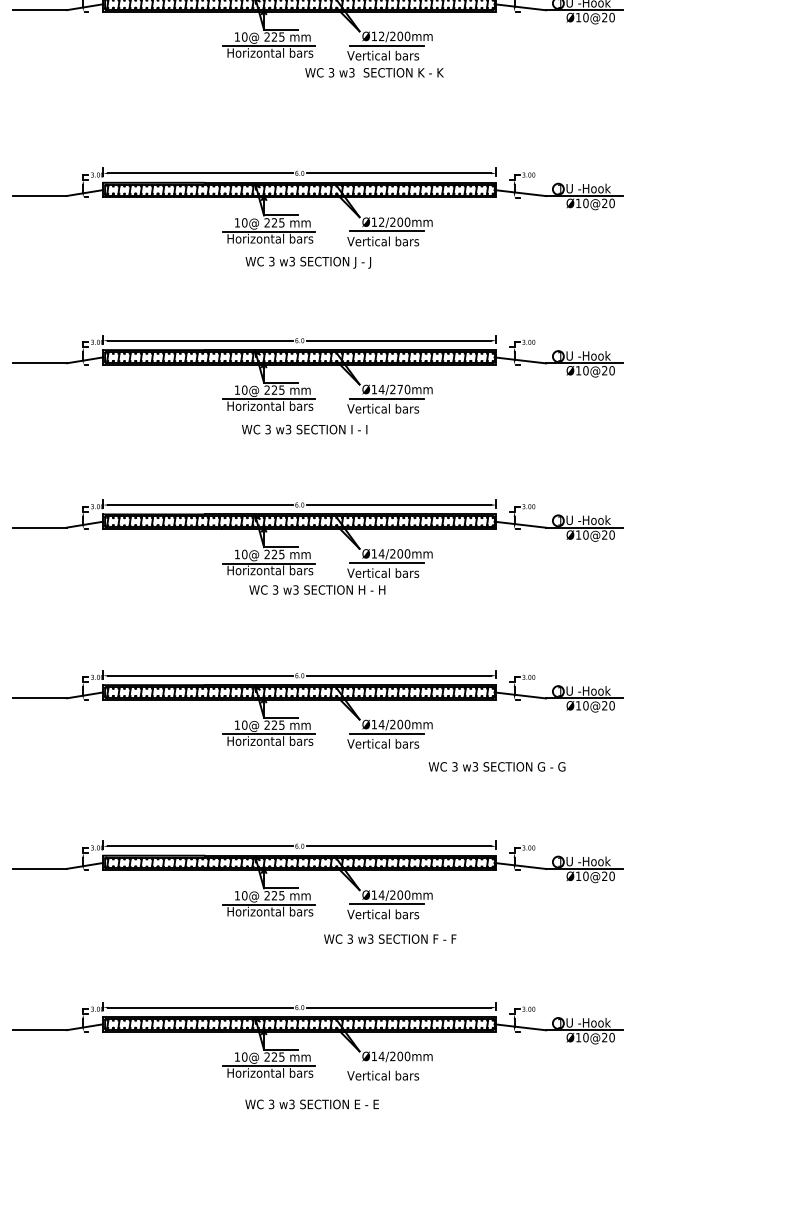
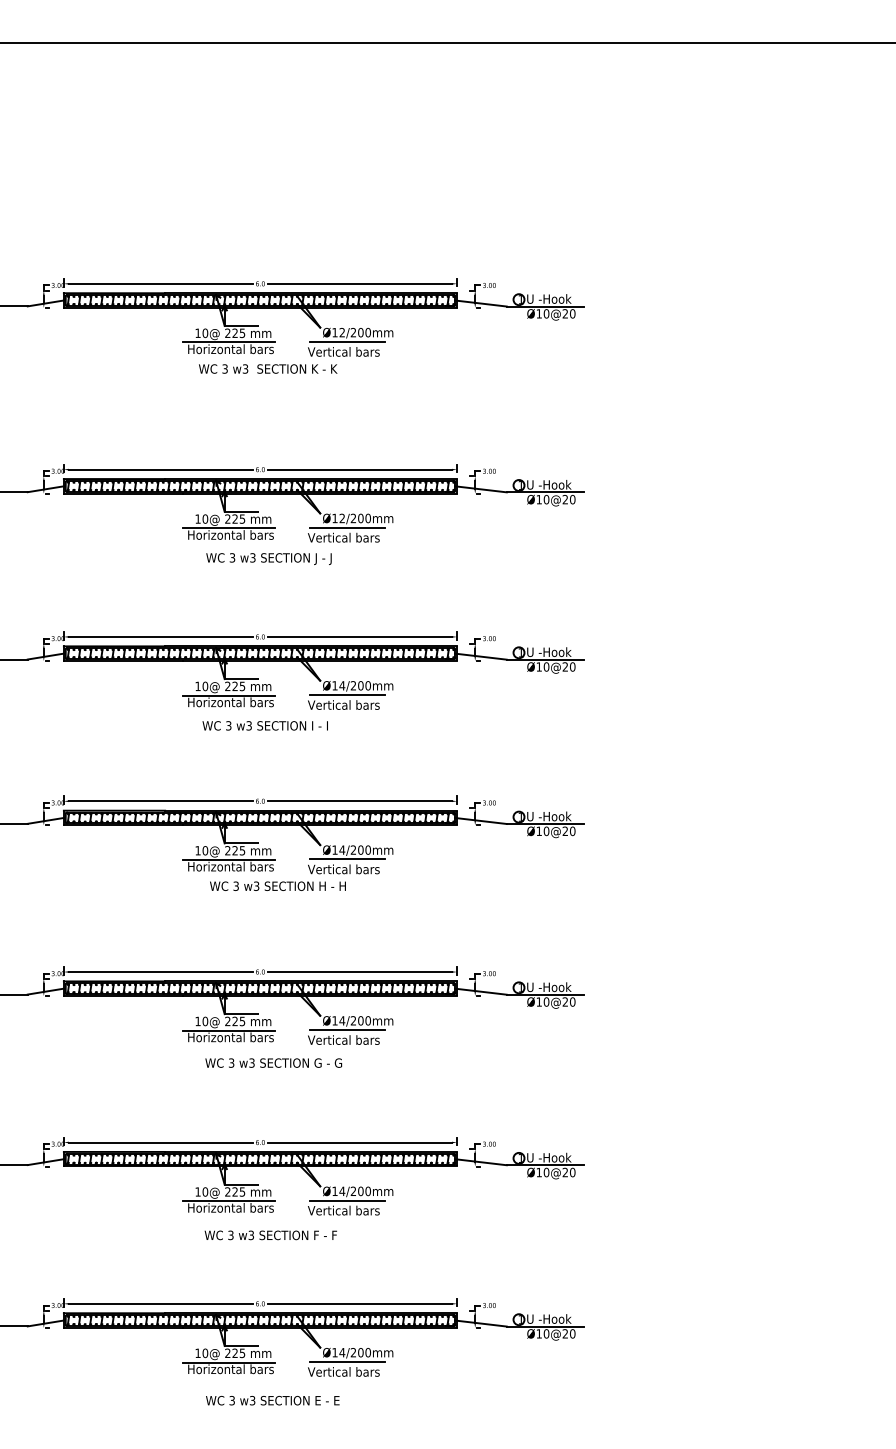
text: (374, 72) -> (268, 368), moved
text: (399, 389) -> (360, 685), Ø14/270mm -> Ø14/200mm
text: (496, 766) -> (273, 1062), moved
text: (389, 939) -> (270, 1235), moved
line: (386, 1065) -> (347, 1361), added

